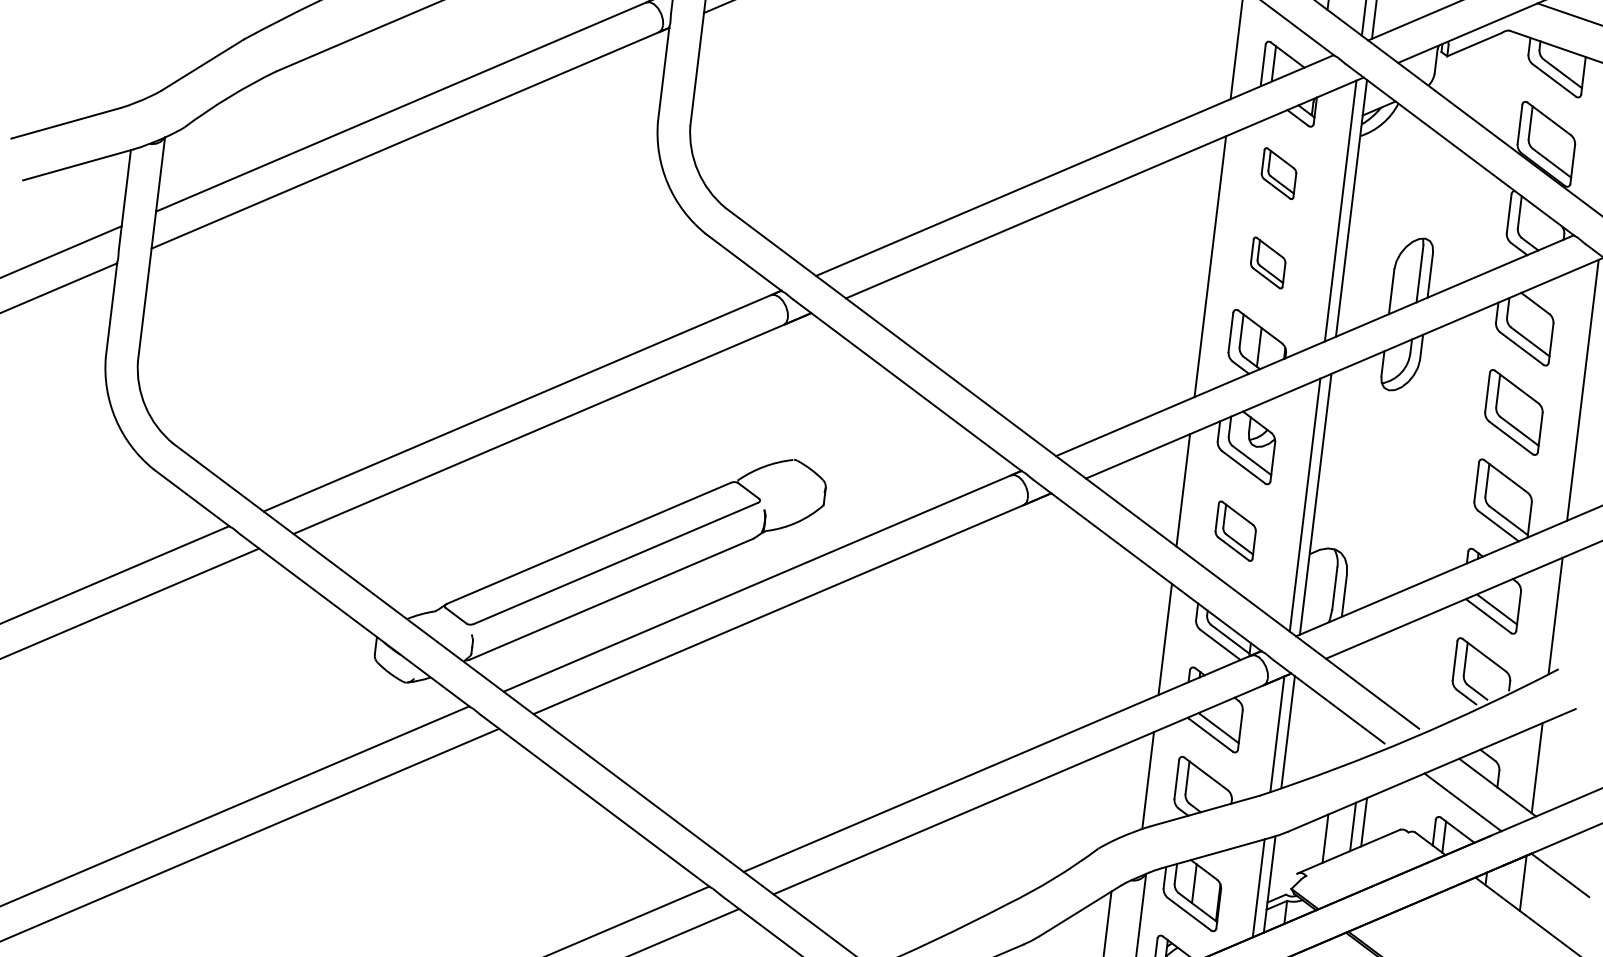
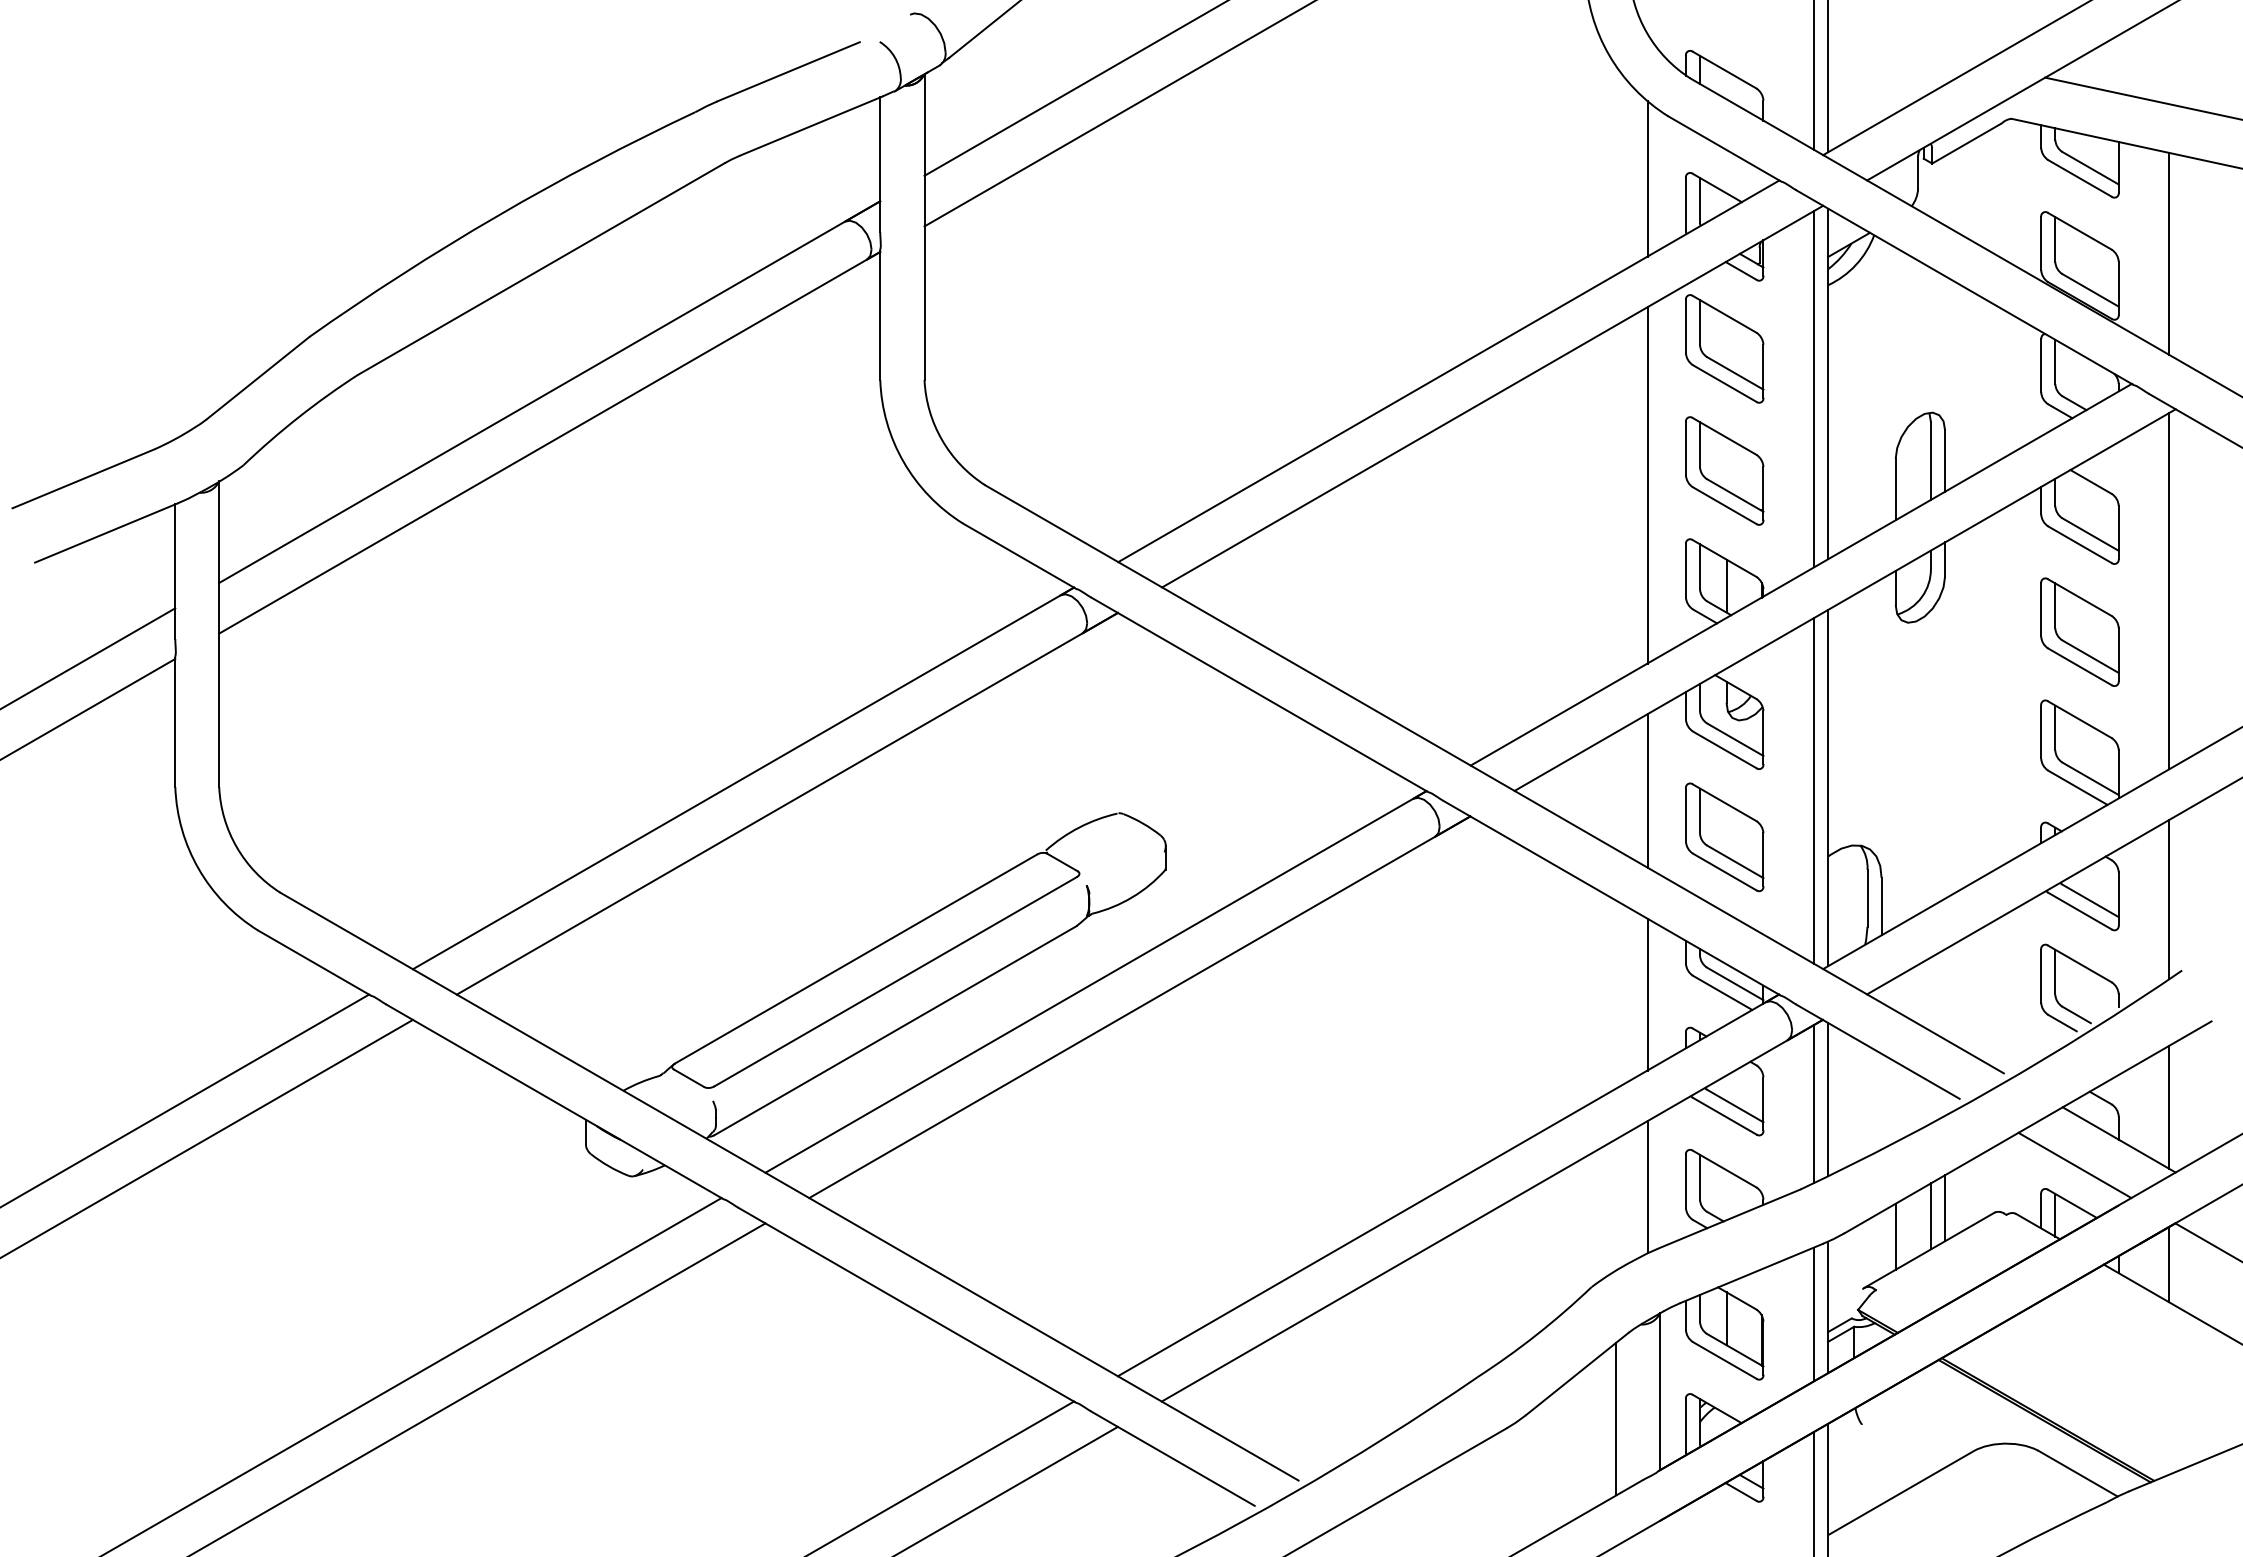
part: (1278, 173) -> (1724, 348), size x1.67
part: (1268, 262) -> (1724, 470), size x1.67
part: (1235, 531) -> (1724, 837), size x1.43

